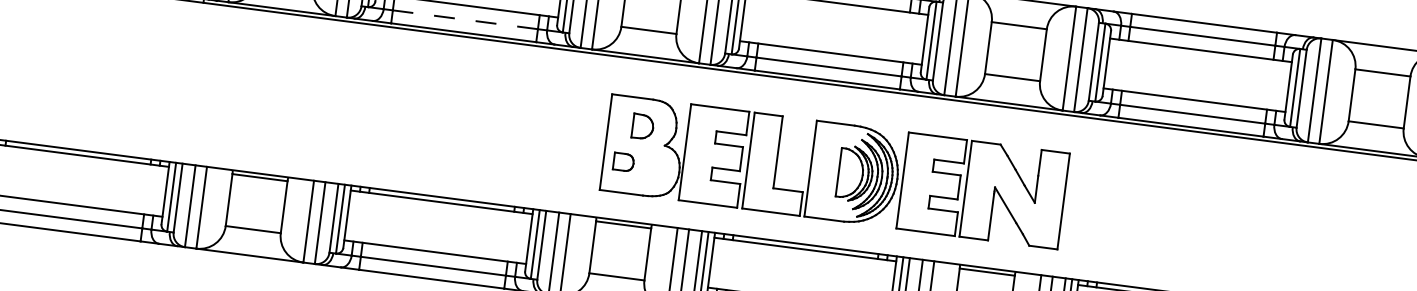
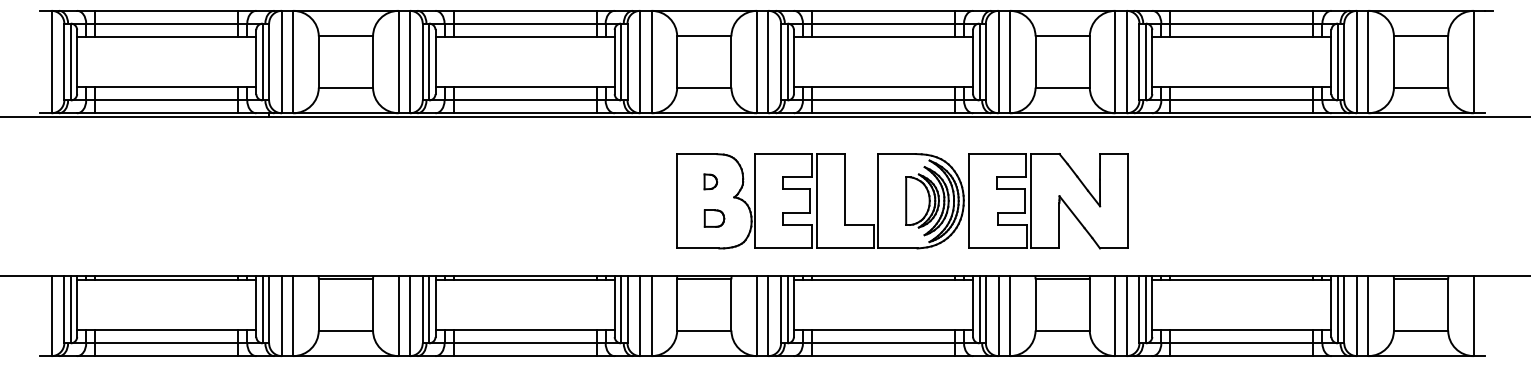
line: (464, 19) -> (524, 100), dashed -> solid
part: (642, 126) -> (710, 181), size x0.62
part: (623, 162) -> (714, 218), moved

